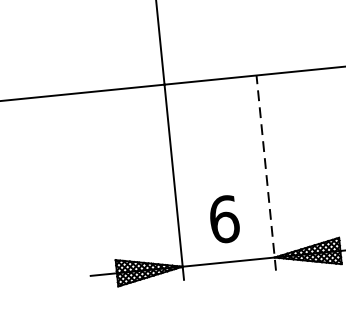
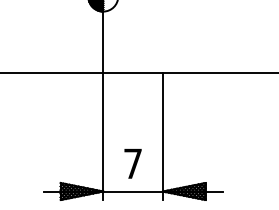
line: (265, 172) -> (162, 136), dashed -> solid
text: (224, 218) -> (133, 163), 6 -> 7

